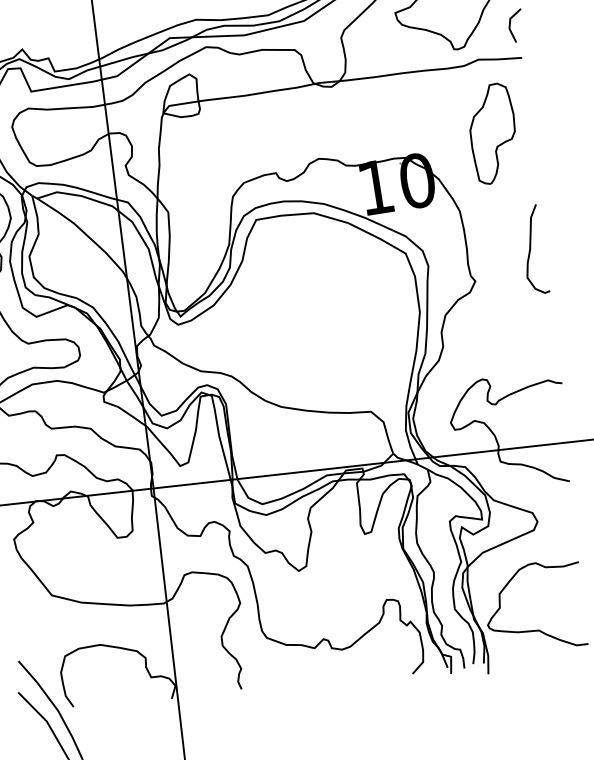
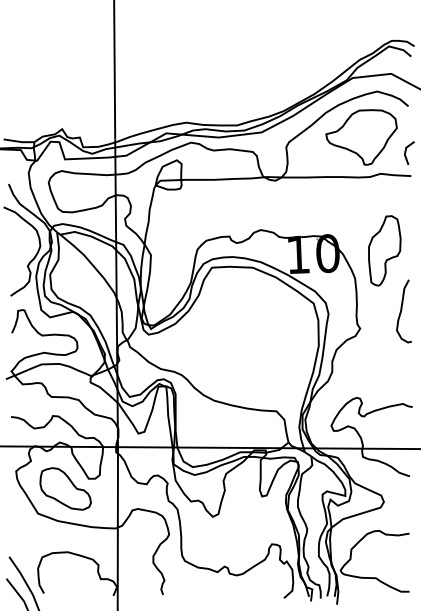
part: (492, 133) -> (384, 250), moved
part: (86, 555) -> (65, 488), added

